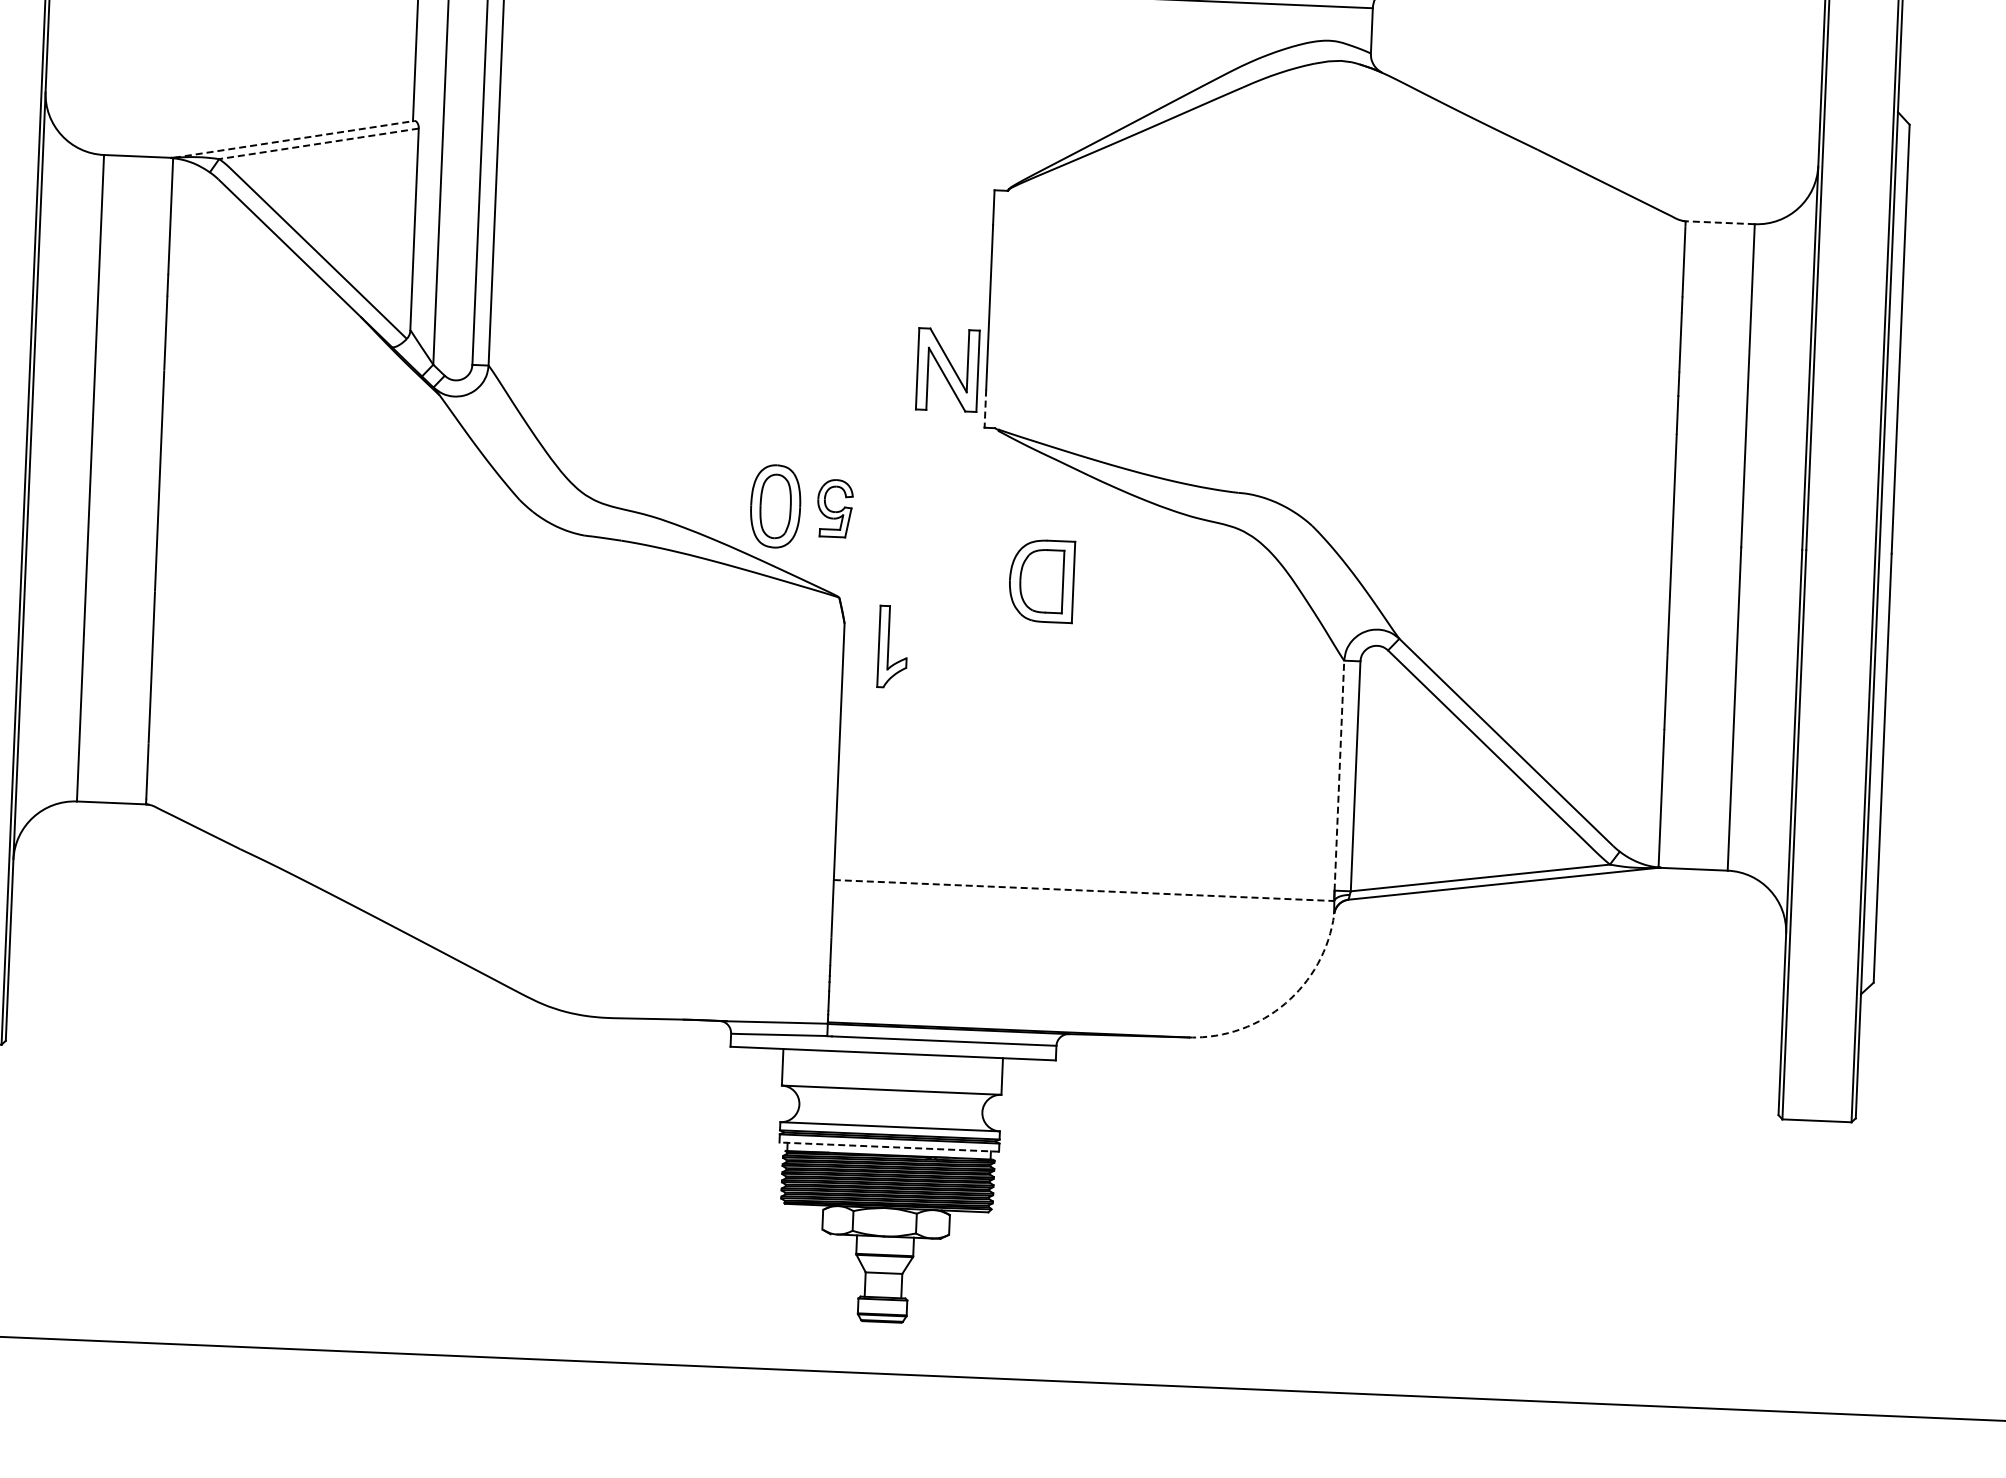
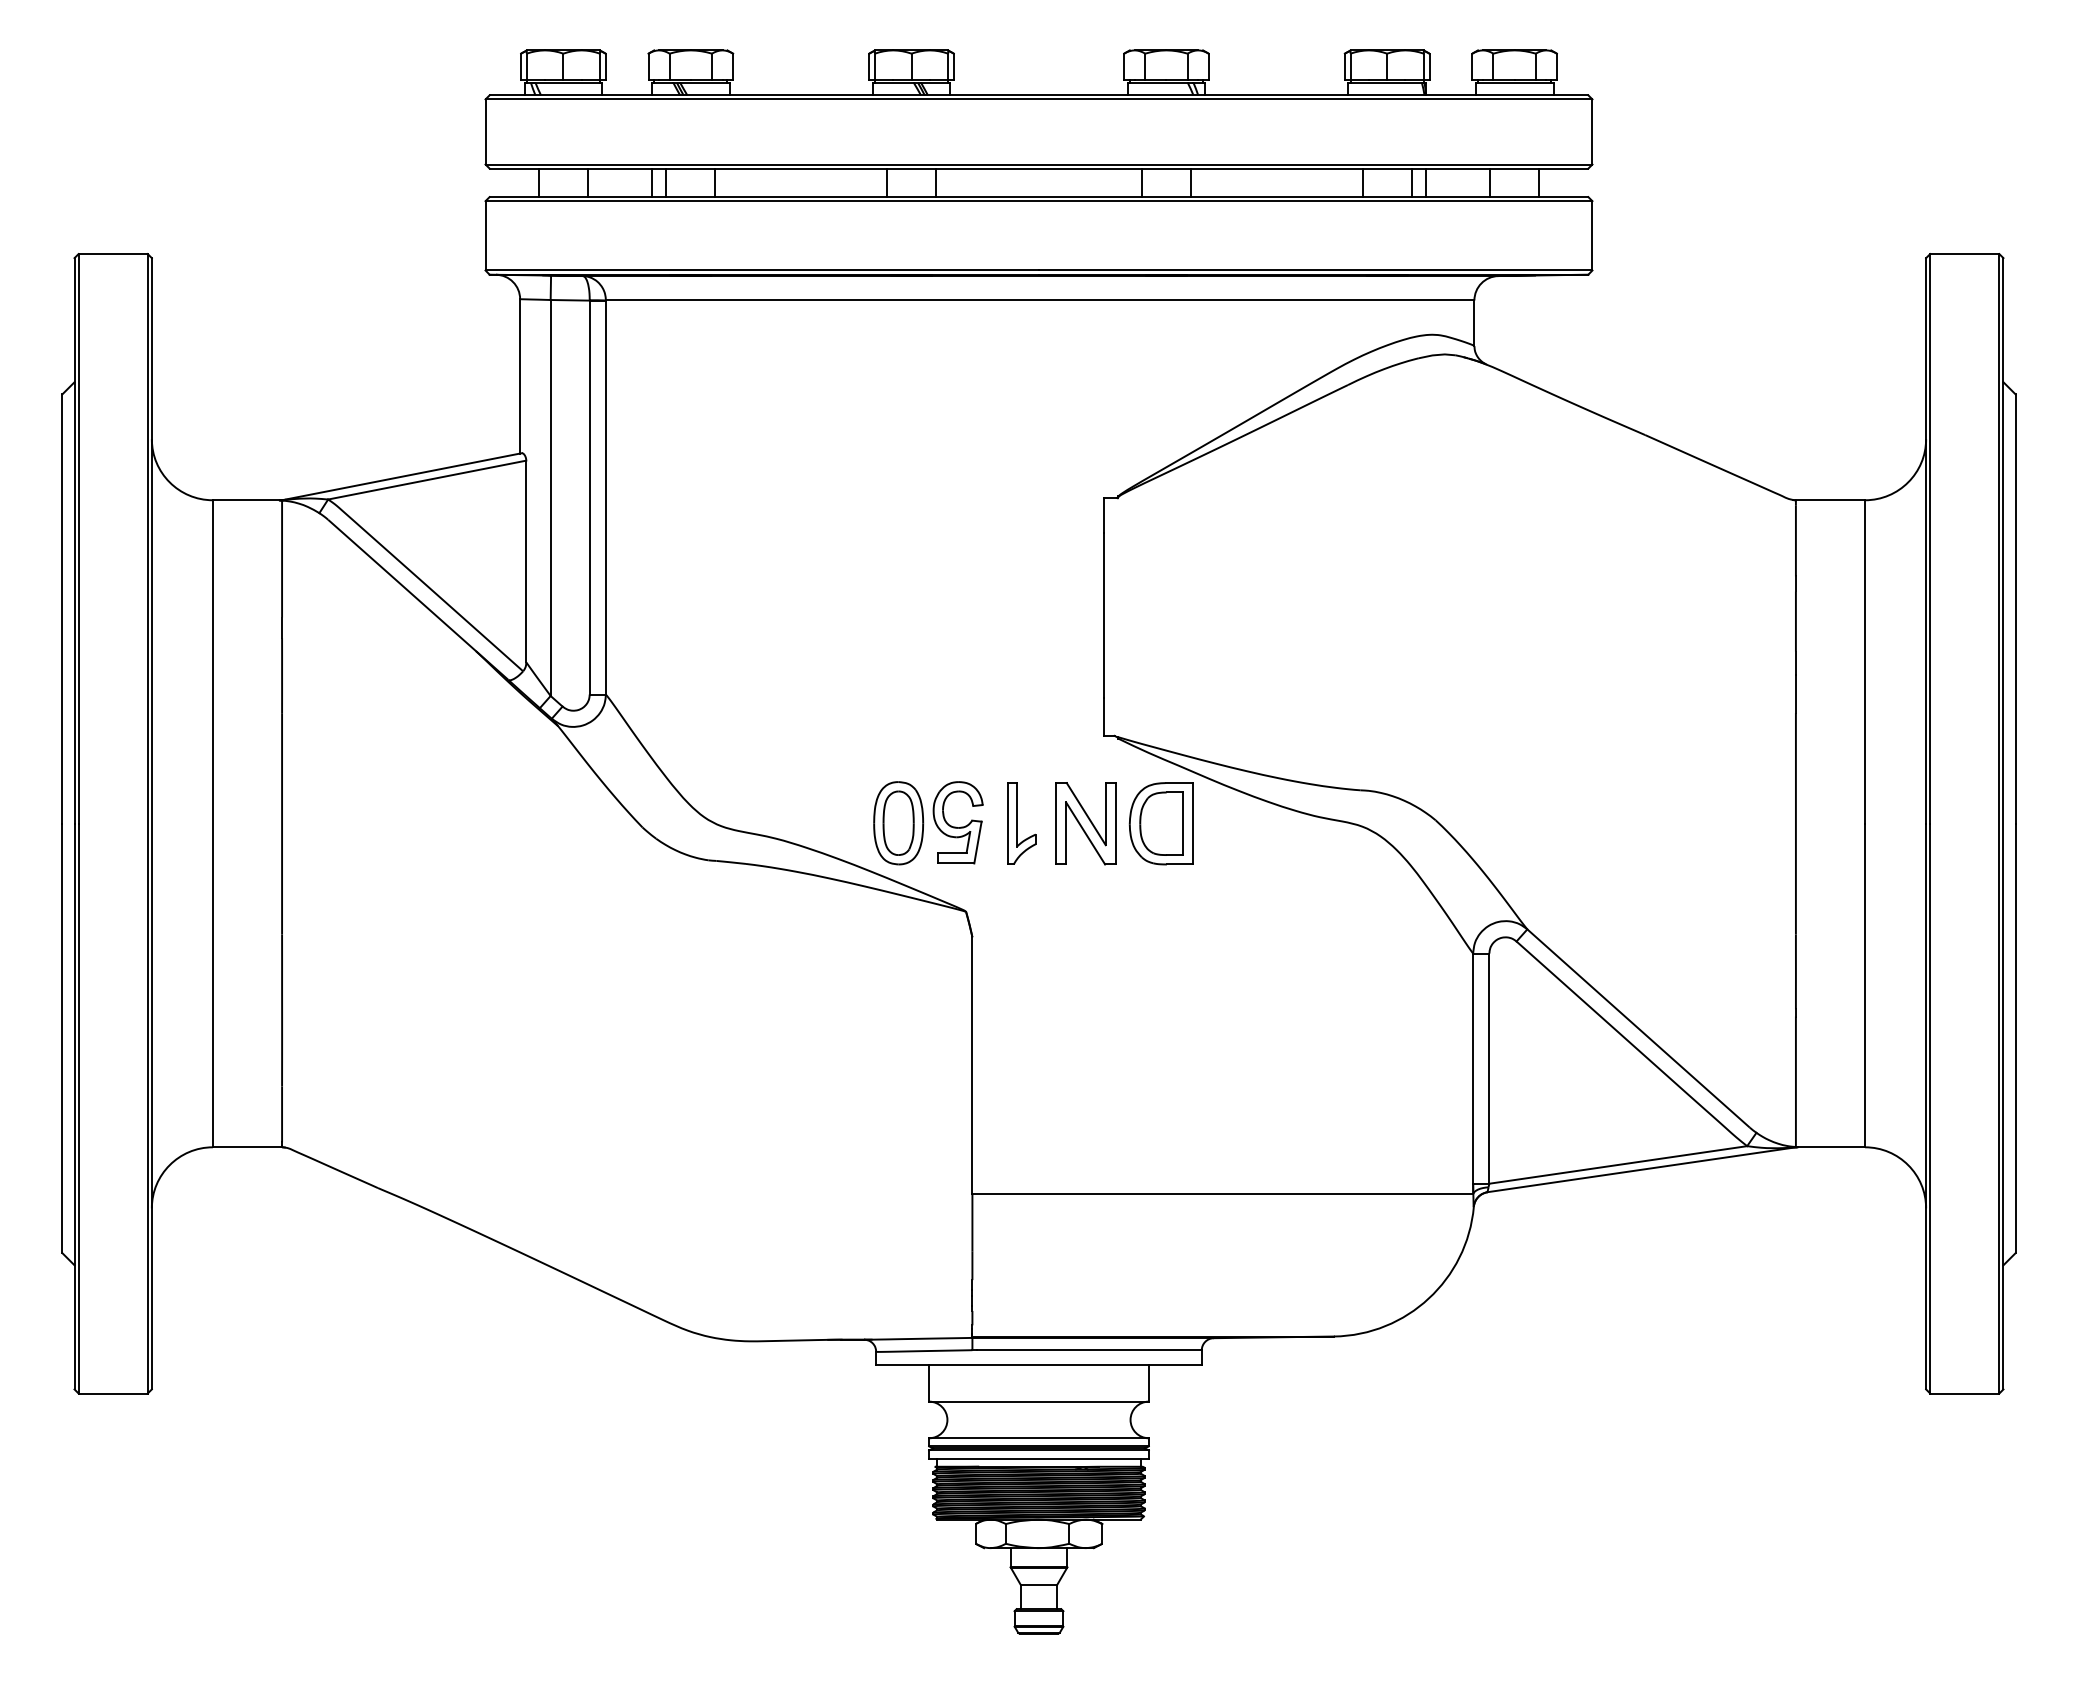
line: (294, 139) -> (402, 476), dashed -> solid
line: (319, 144) -> (427, 480), dashed -> solid
line: (1720, 222) -> (1830, 500), dashed -> solid
part: (947, 369) -> (1085, 823), moved
line: (985, 409) -> (1104, 717), dashed -> solid
part: (834, 508) -> (957, 822), size x1.43
part: (1040, 580) -> (1160, 823), moved
part: (892, 646) -> (1021, 823), moved
line: (1339, 775) -> (1473, 1068), dashed -> solid
line: (1084, 890) -> (1223, 1194), dashed -> solid
arc: (1285, 1003) -> (1428, 1298), dashed -> solid
line: (889, 1147) -> (1039, 1458), dashed -> solid

